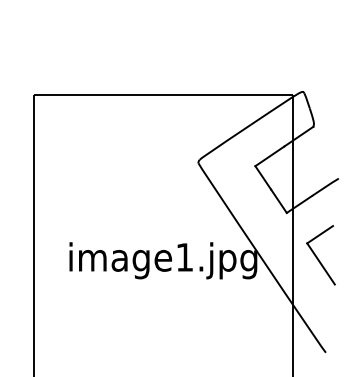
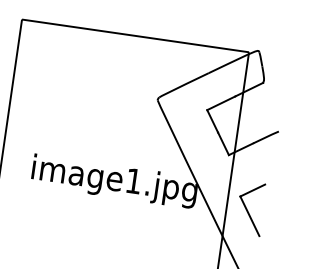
part: (320, 255) -> (250, 208), moved

